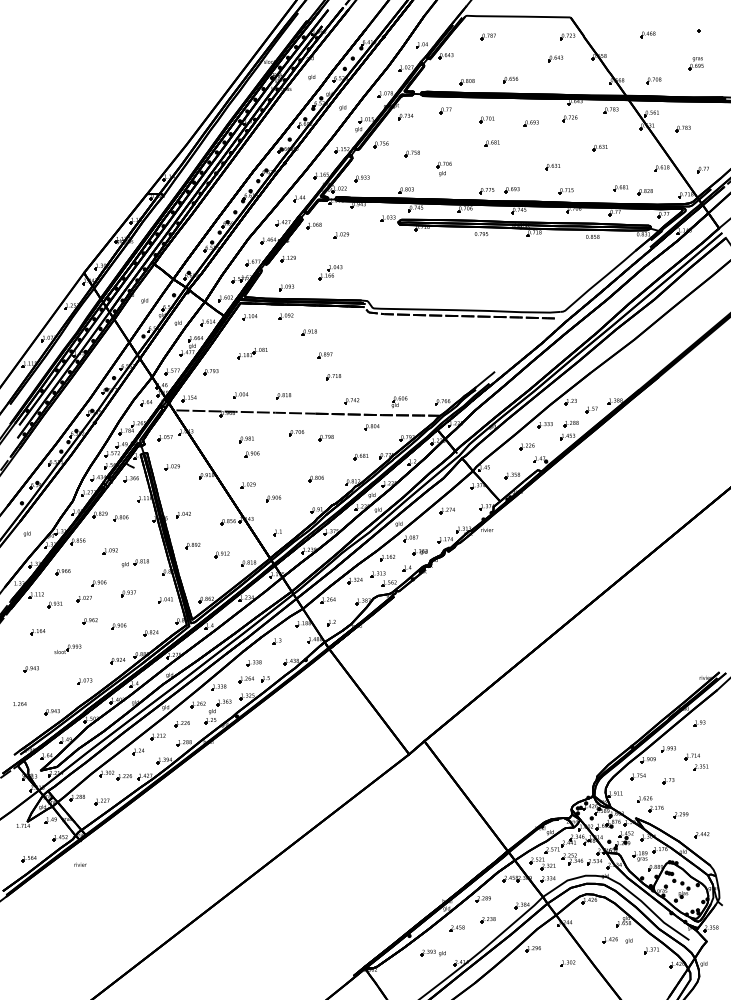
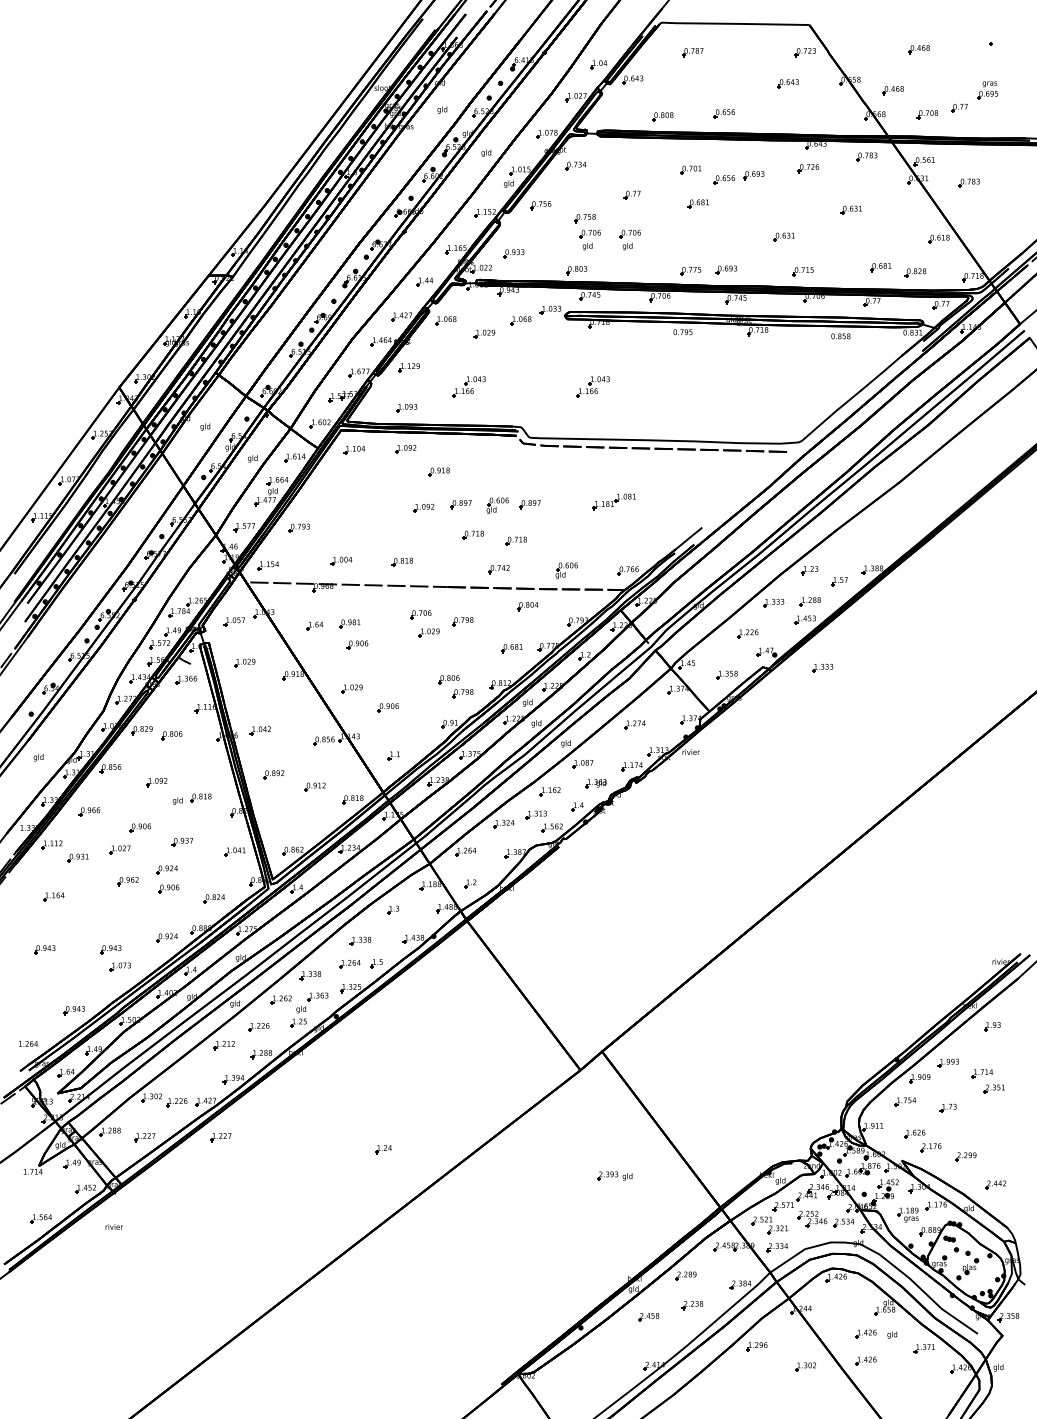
part: (629, 63) -> (892, 90), added
part: (445, 110) -> (631, 194), moved
part: (510, 126) -> (723, 179), added
part: (415, 168) -> (589, 239), added
part: (703, 170) -> (959, 108), moved
part: (366, 225) -> (520, 320), added
part: (417, 272) -> (592, 386), added
part: (251, 353) -> (613, 501), moved
part: (373, 355) -> (529, 504), added
part: (350, 356) -> (497, 505), added
part: (298, 358) -> (423, 508), added
part: (363, 380) -> (515, 540), added
part: (146, 402) -> (314, 625), moved
part: (302, 445) -> (428, 632), added
part: (579, 470) -> (822, 667), added
part: (326, 488) -> (462, 693), added
part: (117, 612) -> (166, 869), added
part: (67, 648) -> (96, 920), removed
part: (77, 669) -> (110, 949), added
text: (20, 703) -> (28, 1043), moved
part: (138, 751) -> (383, 1149), moved
part: (155, 801) -> (220, 1137), added
part: (433, 952) -> (614, 1175), moved
part: (610, 958) -> (865, 1360), added

